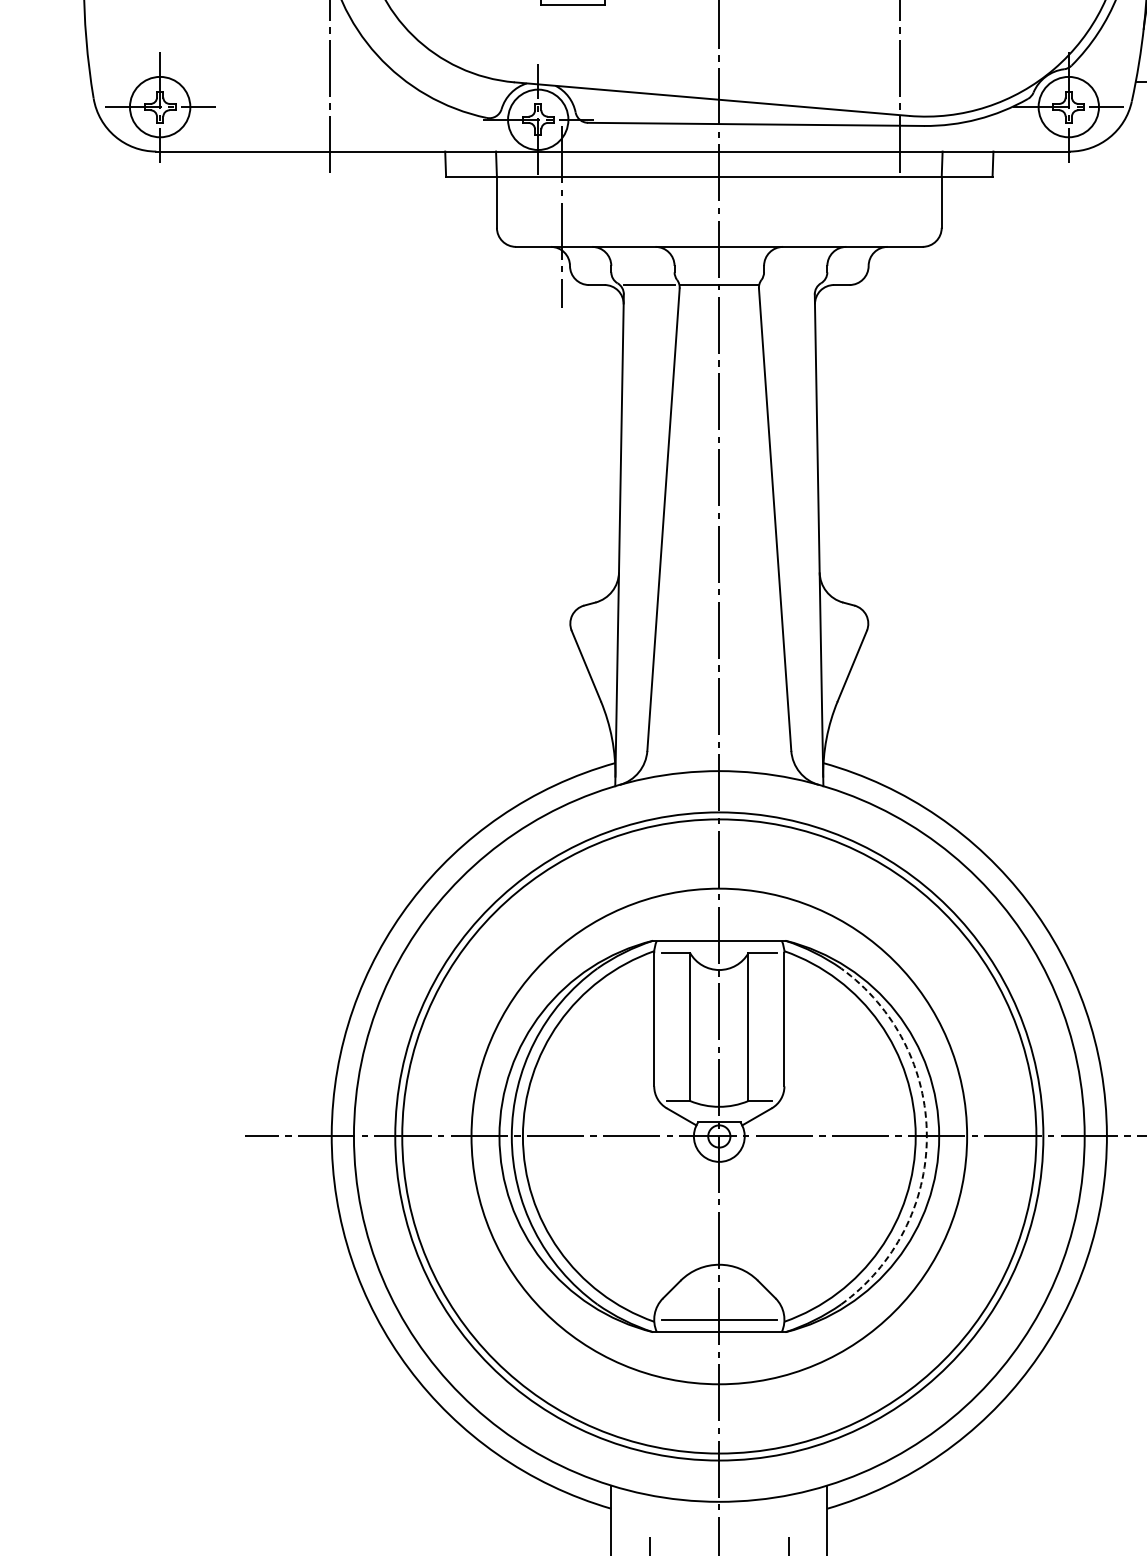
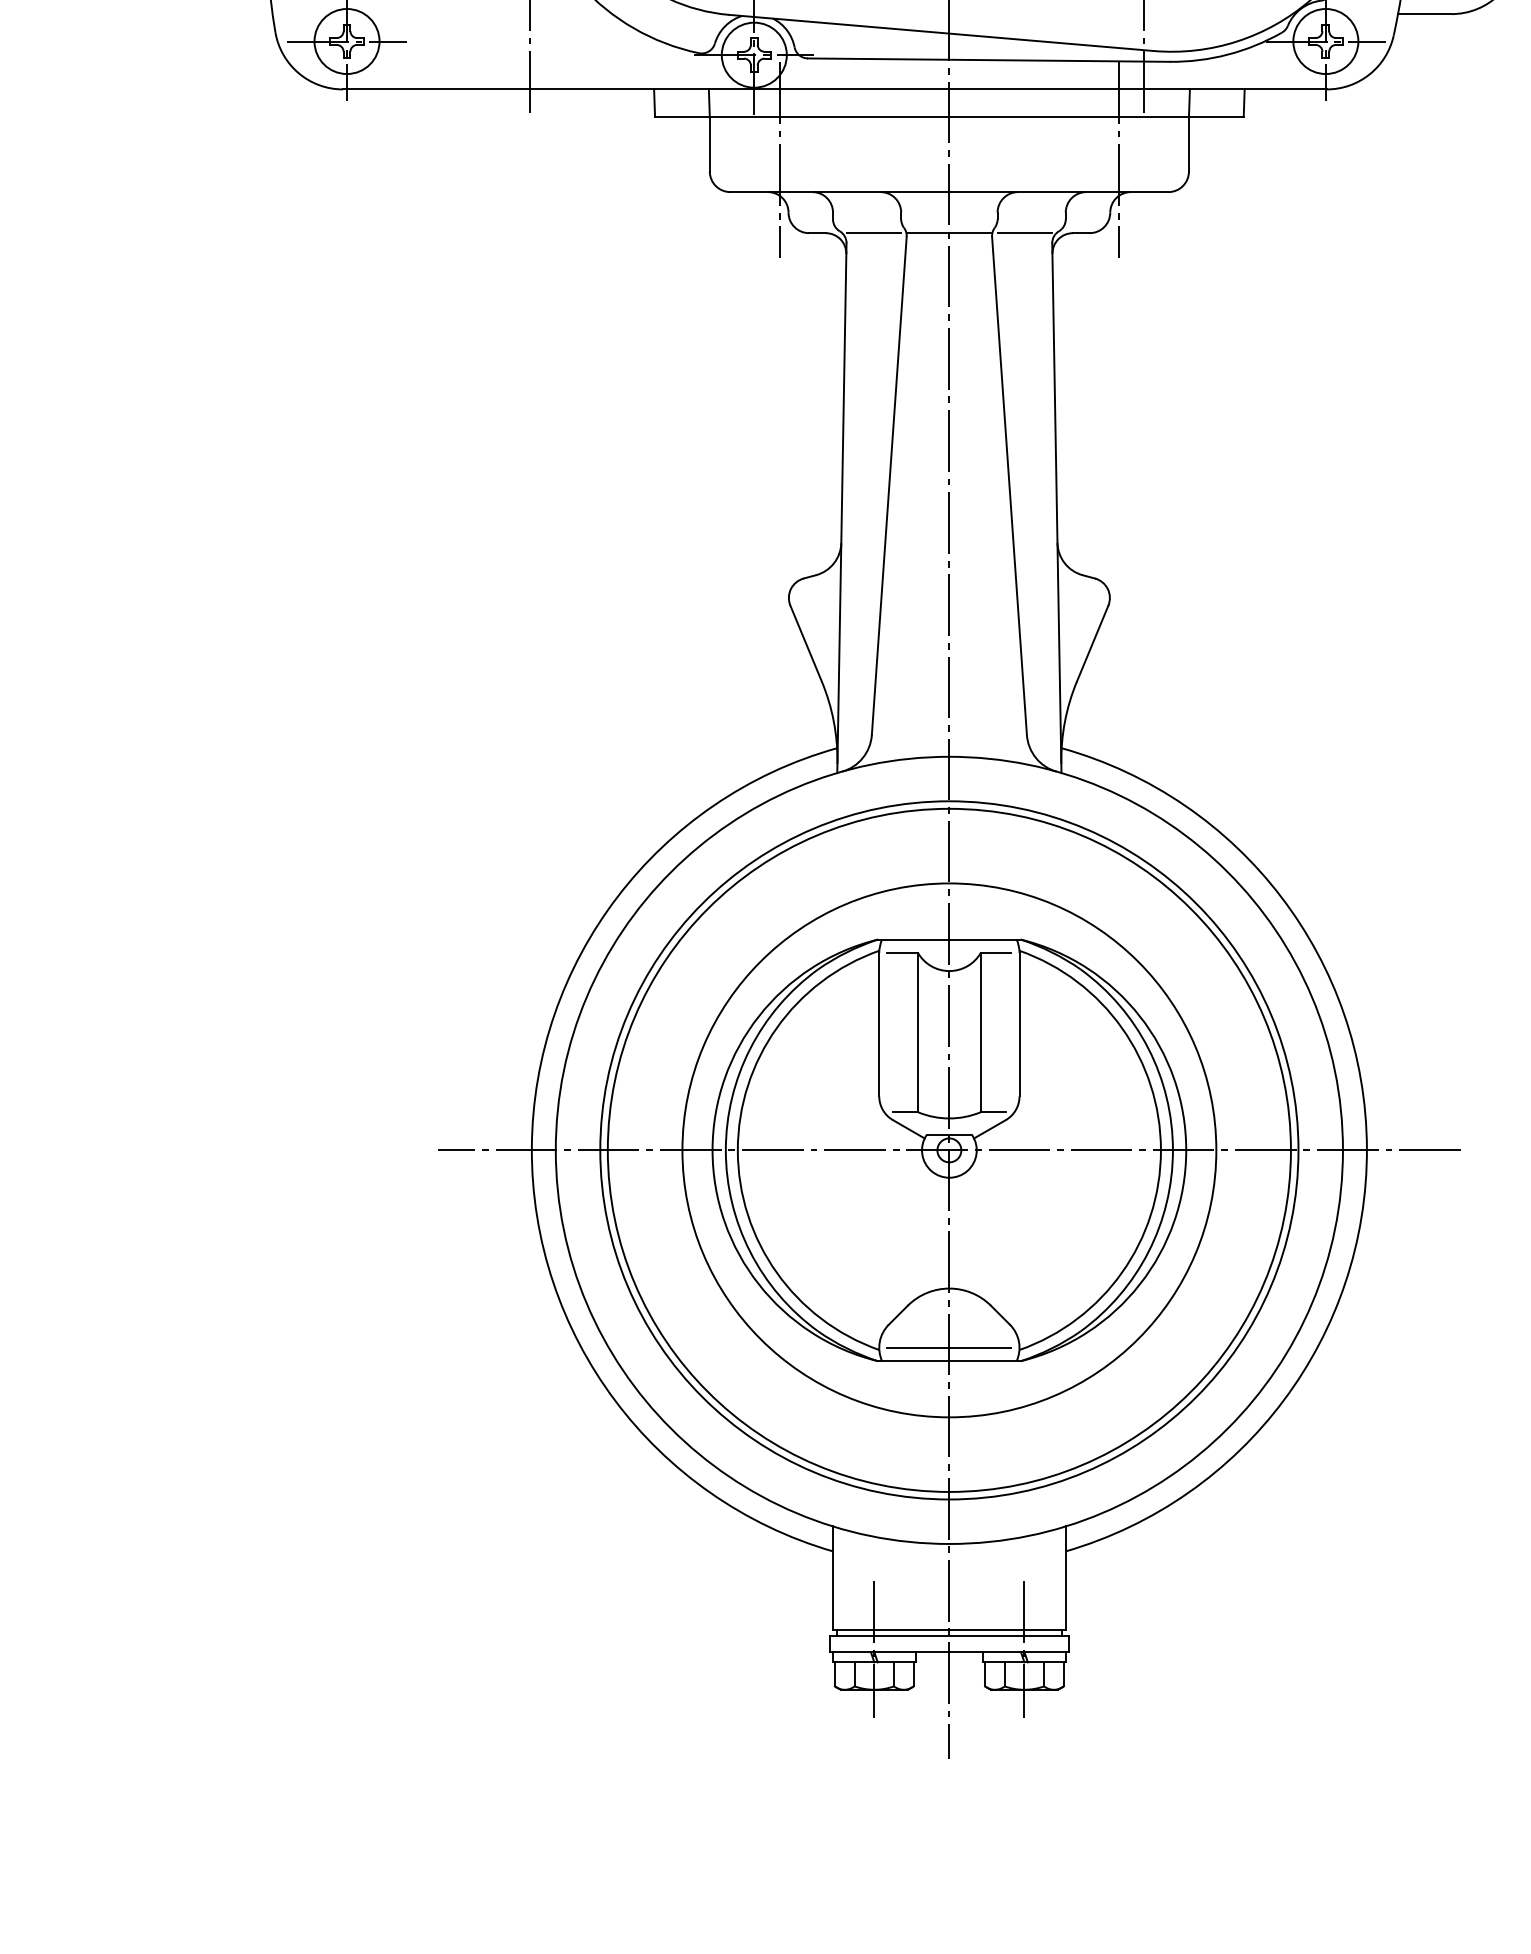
line: (876, 216) -> (1118, 159), added
line: (789, 285) -> (1024, 233), added
arc: (926, 1136) -> (1172, 1150), dashed -> solid

